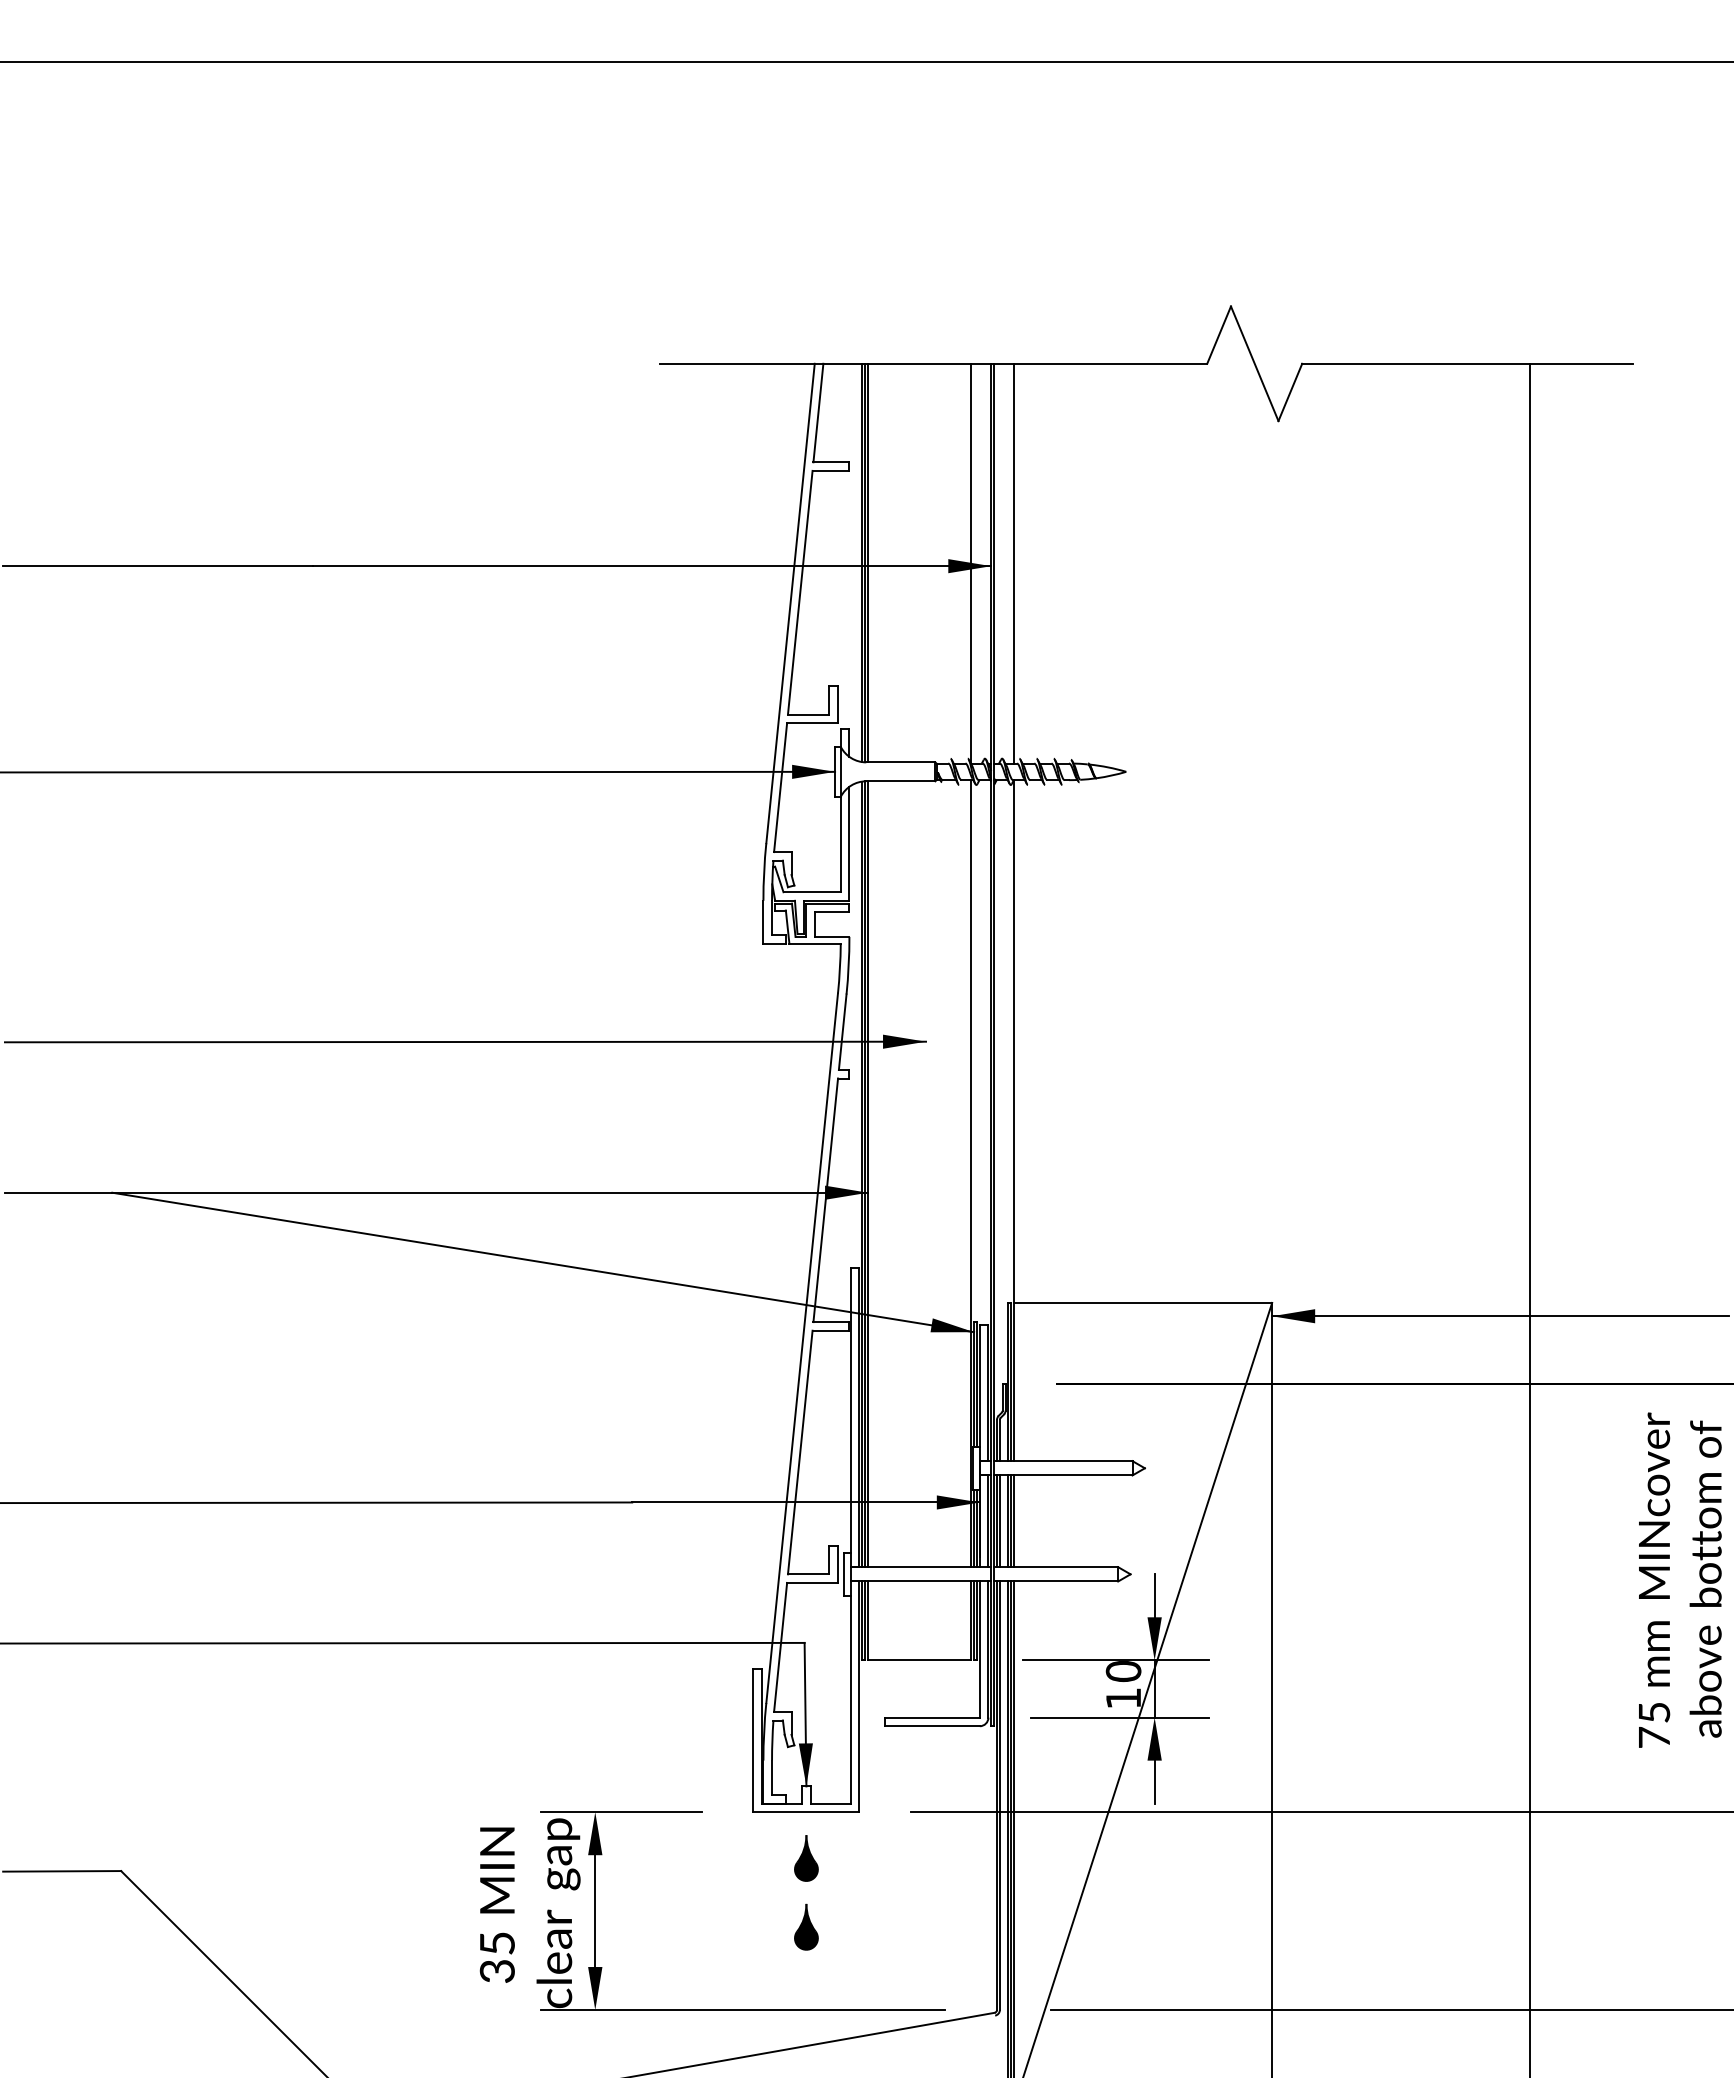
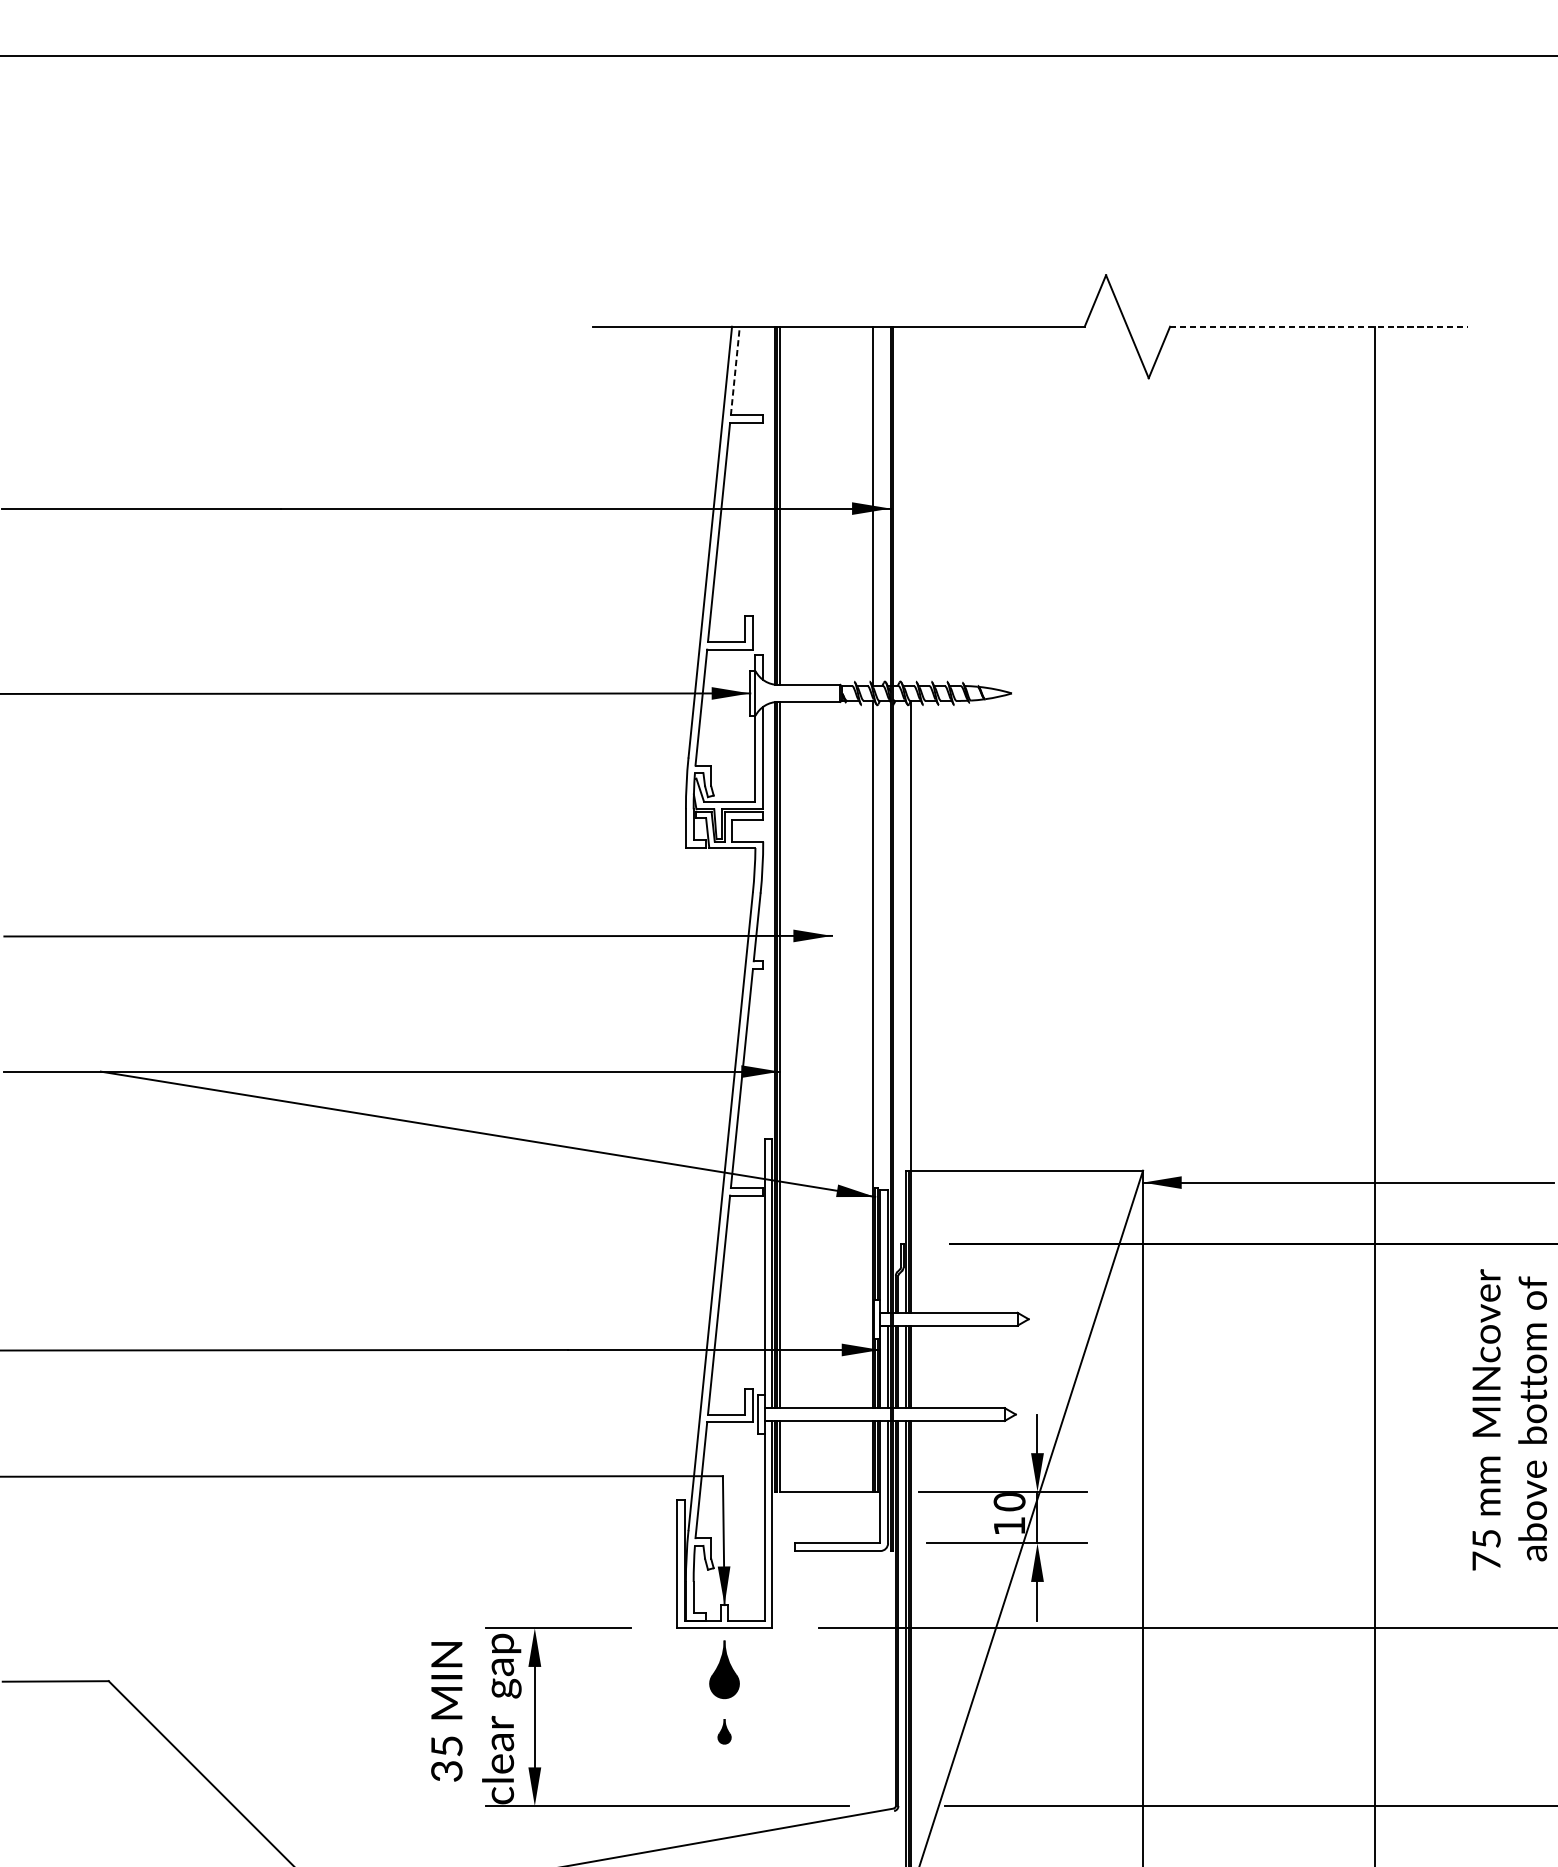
line: (1467, 363) -> (1318, 326), solid -> dashed
line: (818, 413) -> (735, 371), solid -> dashed
line: (1014, 563) -> (911, 506), removed
part: (806, 1858) -> (724, 1669), size x1.4
part: (806, 1926) -> (724, 1731), size x0.6

